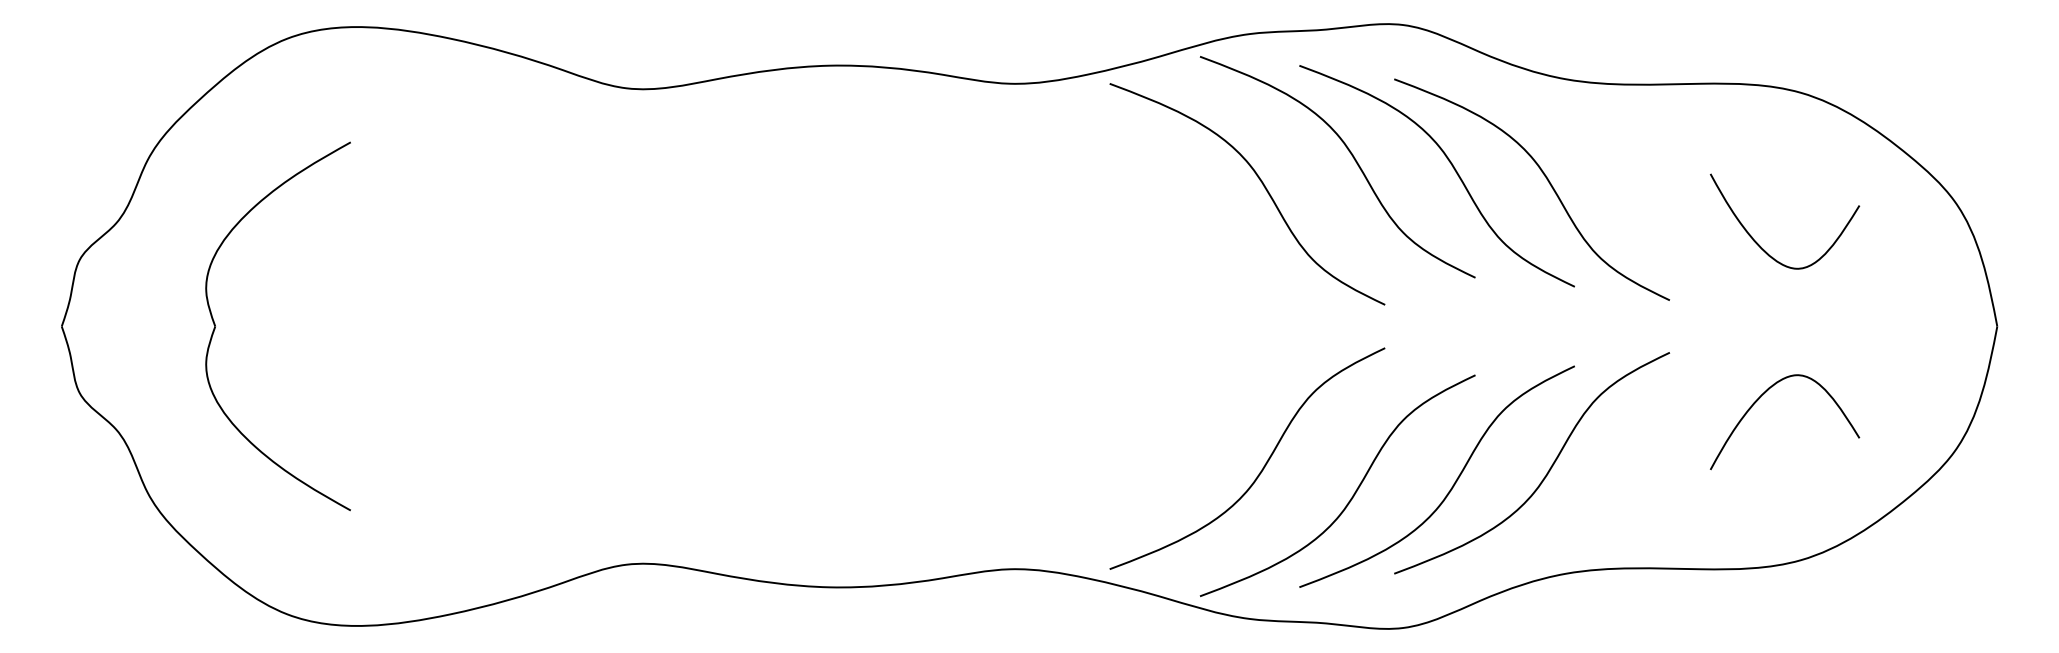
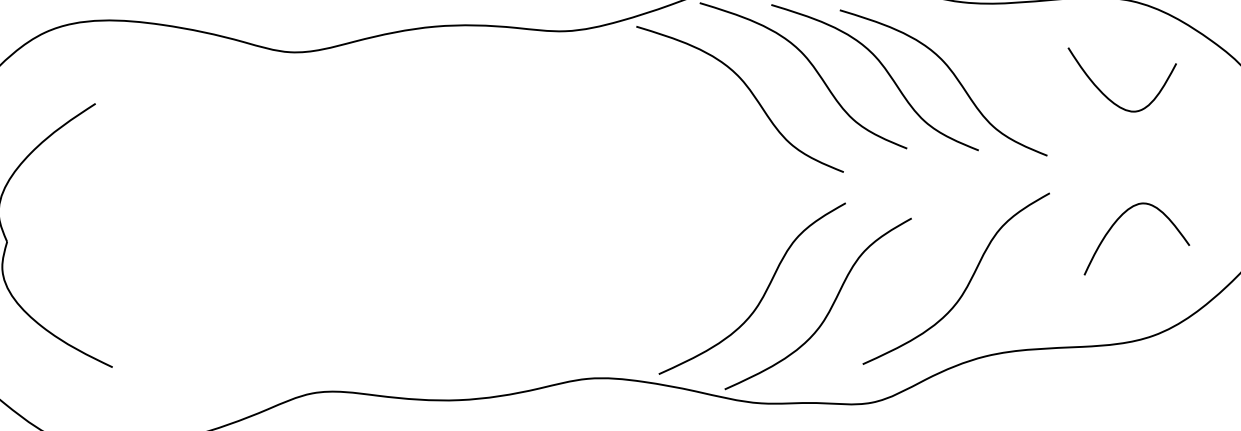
curve: (1760, 245) -> (1107, 96), moved
curve: (1452, 485) -> (900, 298), removed

